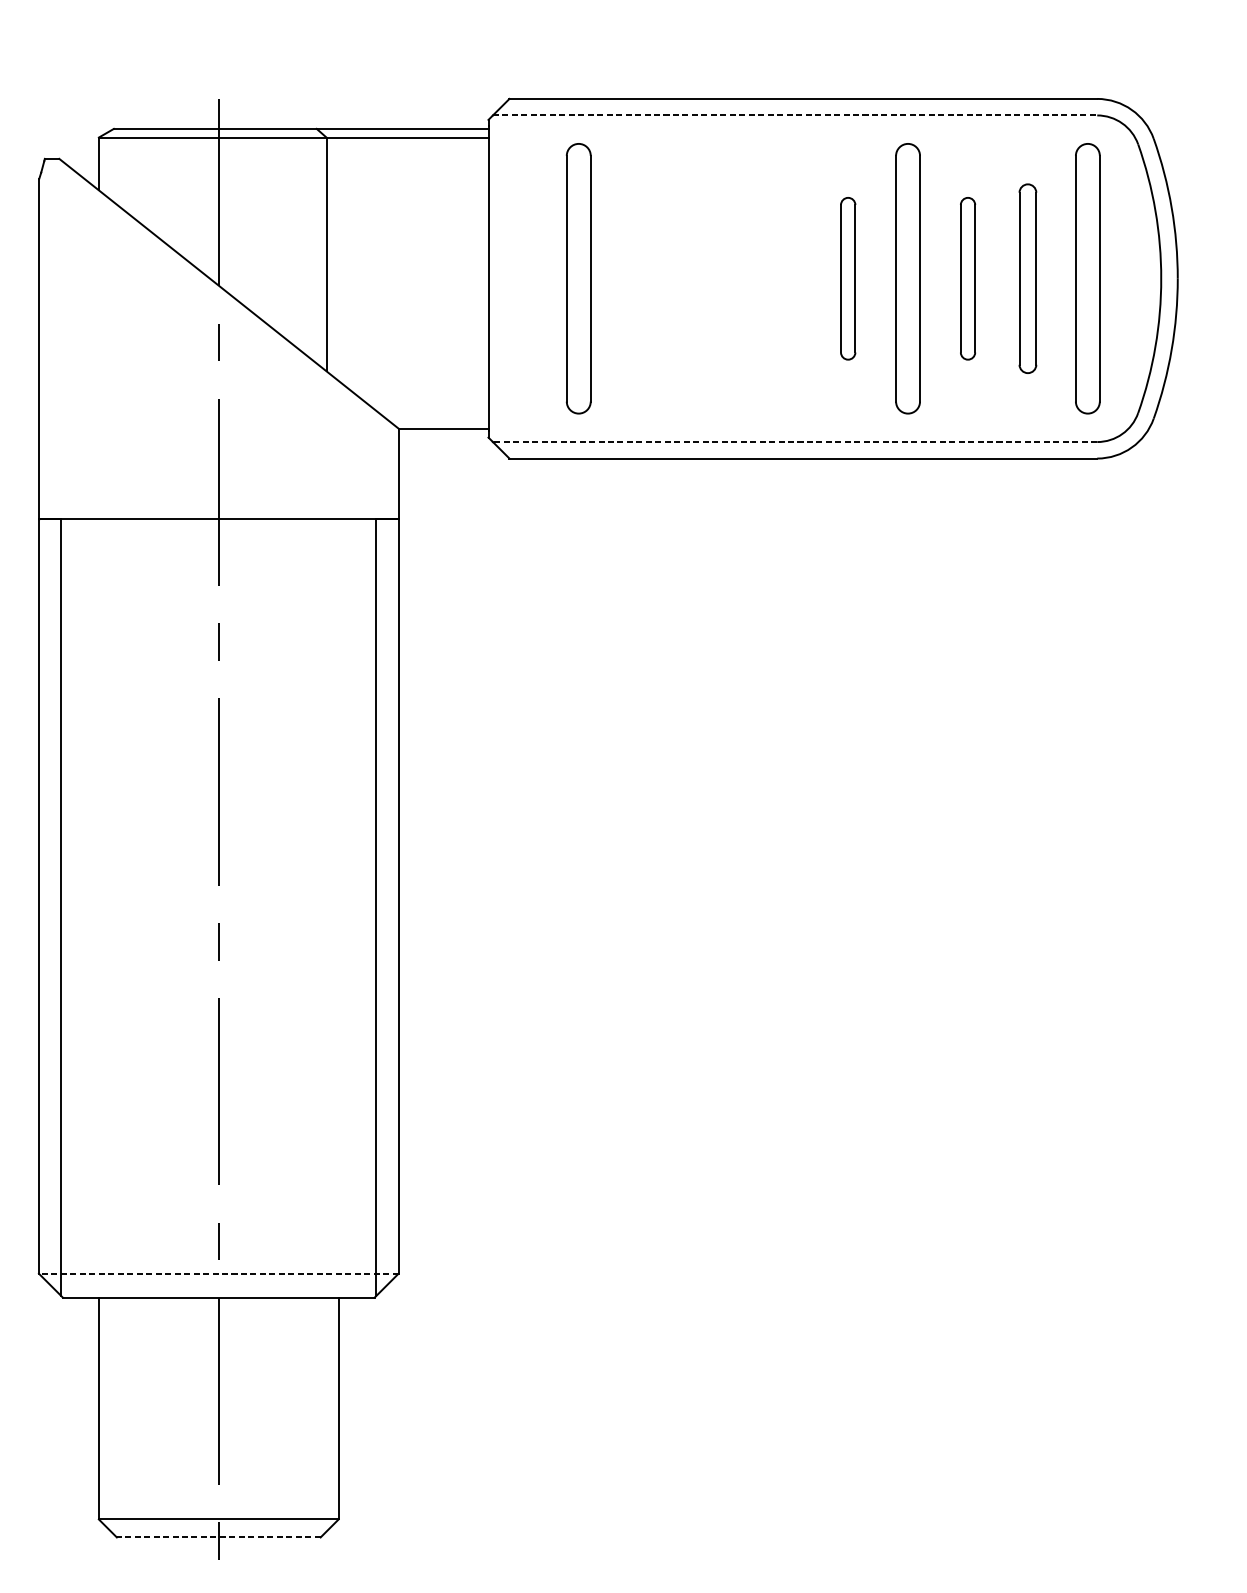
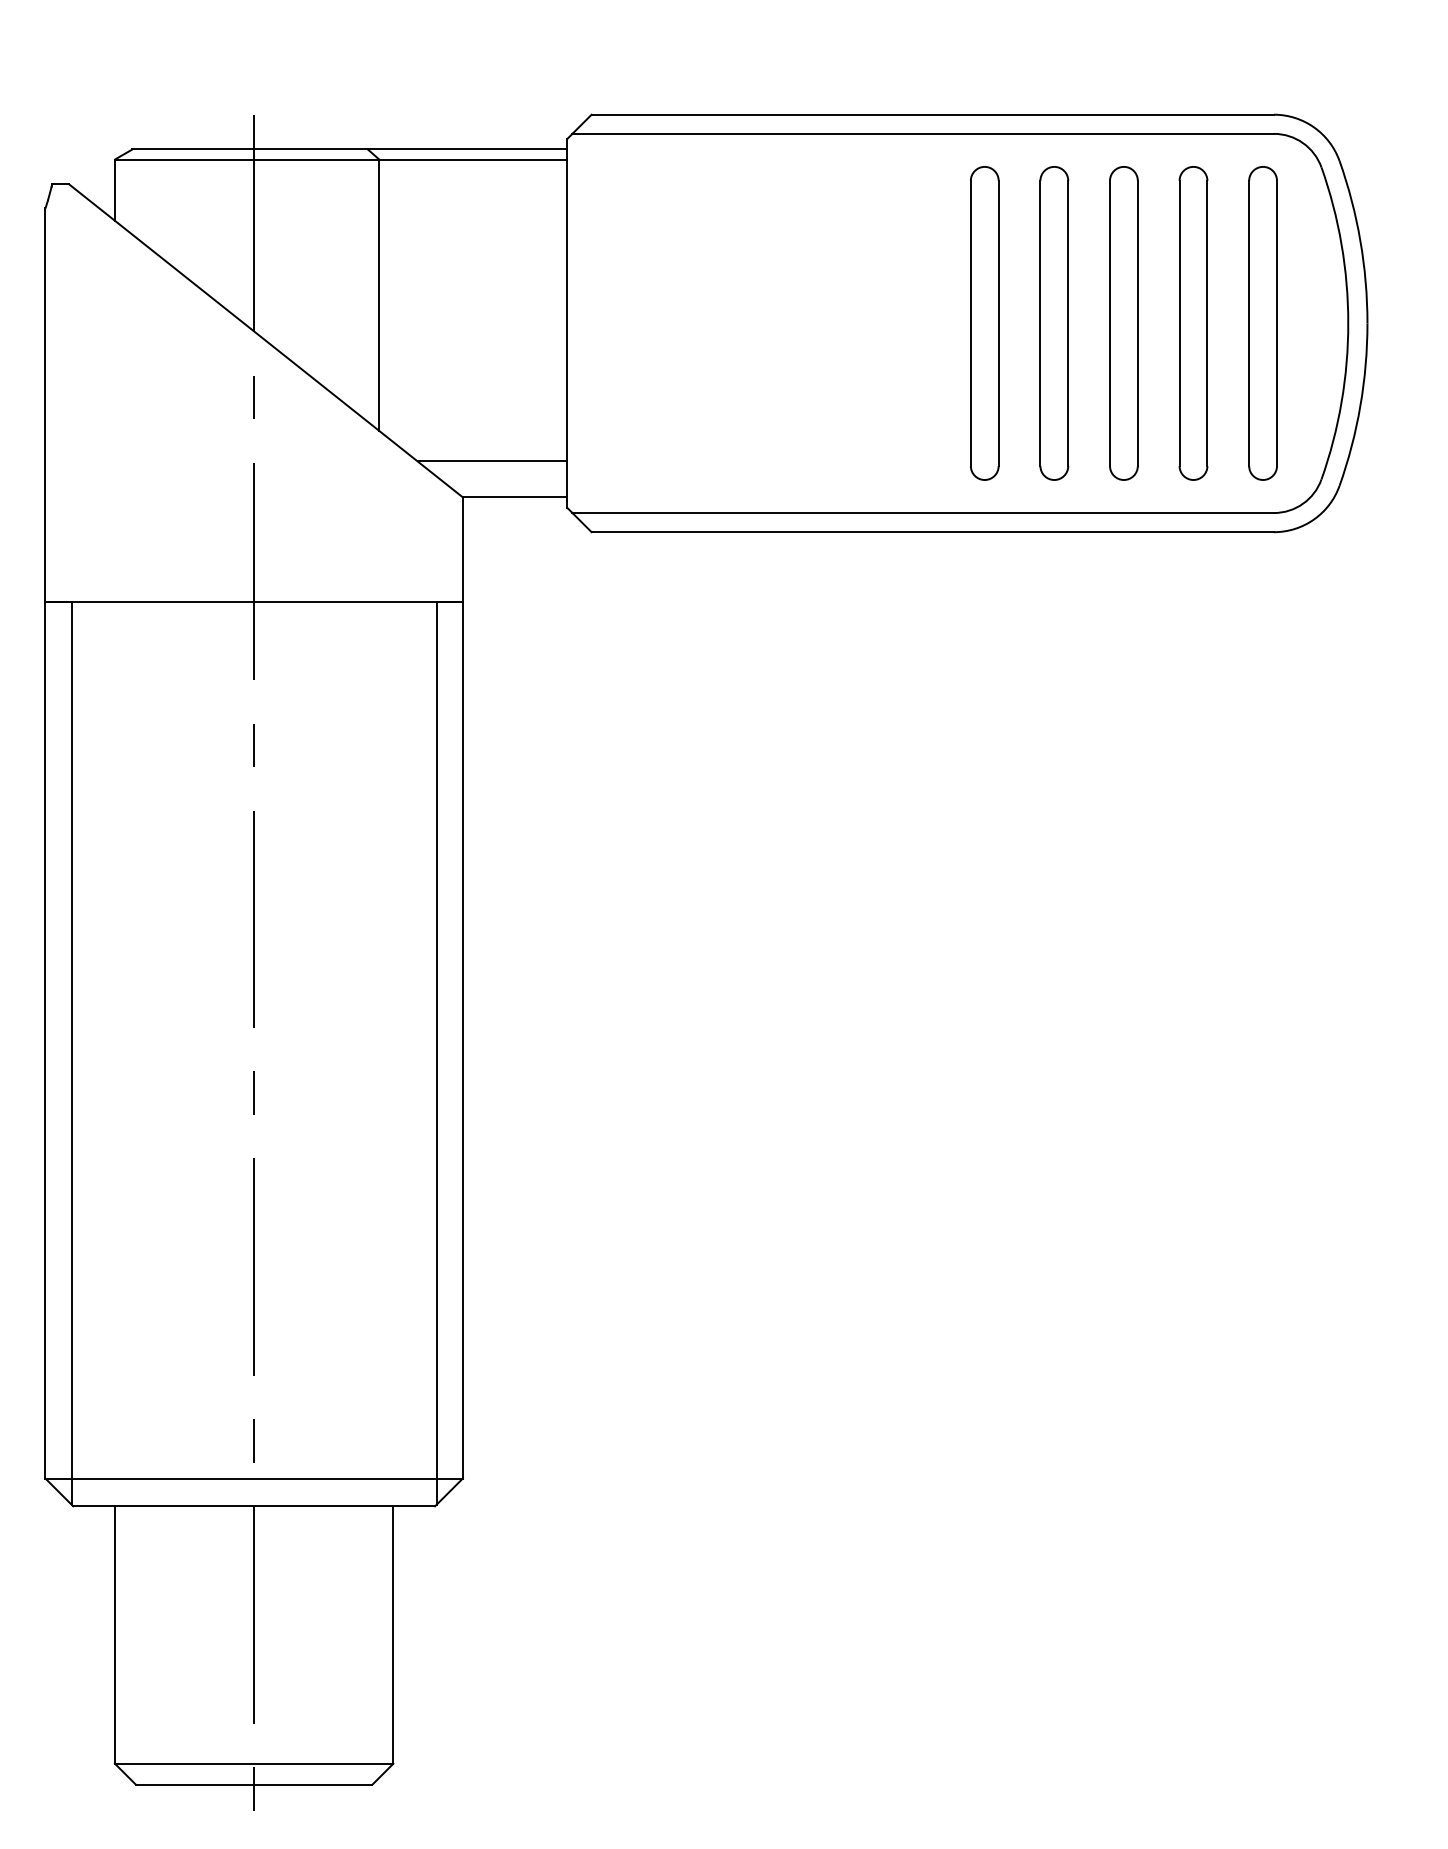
line: (795, 115) -> (923, 133), dashed -> solid
part: (578, 278) -> (671, 323), removed
part: (847, 278) -> (984, 323), size x1.67
part: (967, 278) -> (1123, 323), size x1.67
part: (1027, 278) -> (1193, 323), size x1.43
line: (424, 397) -> (492, 461), added
line: (795, 441) -> (923, 512), dashed -> solid
line: (219, 1273) -> (254, 1478), dashed -> solid
line: (218, 1537) -> (253, 1784), dashed -> solid

